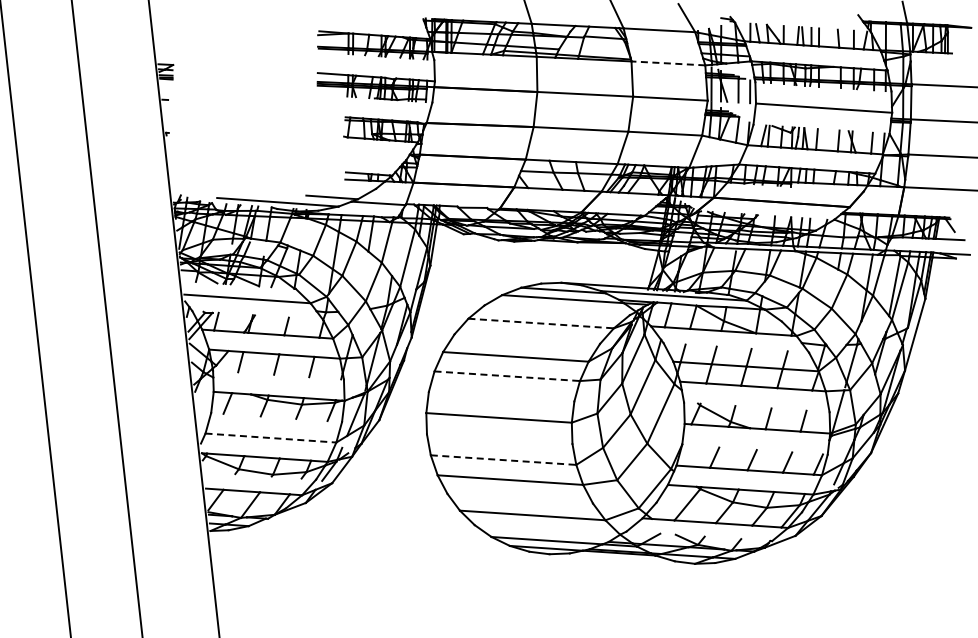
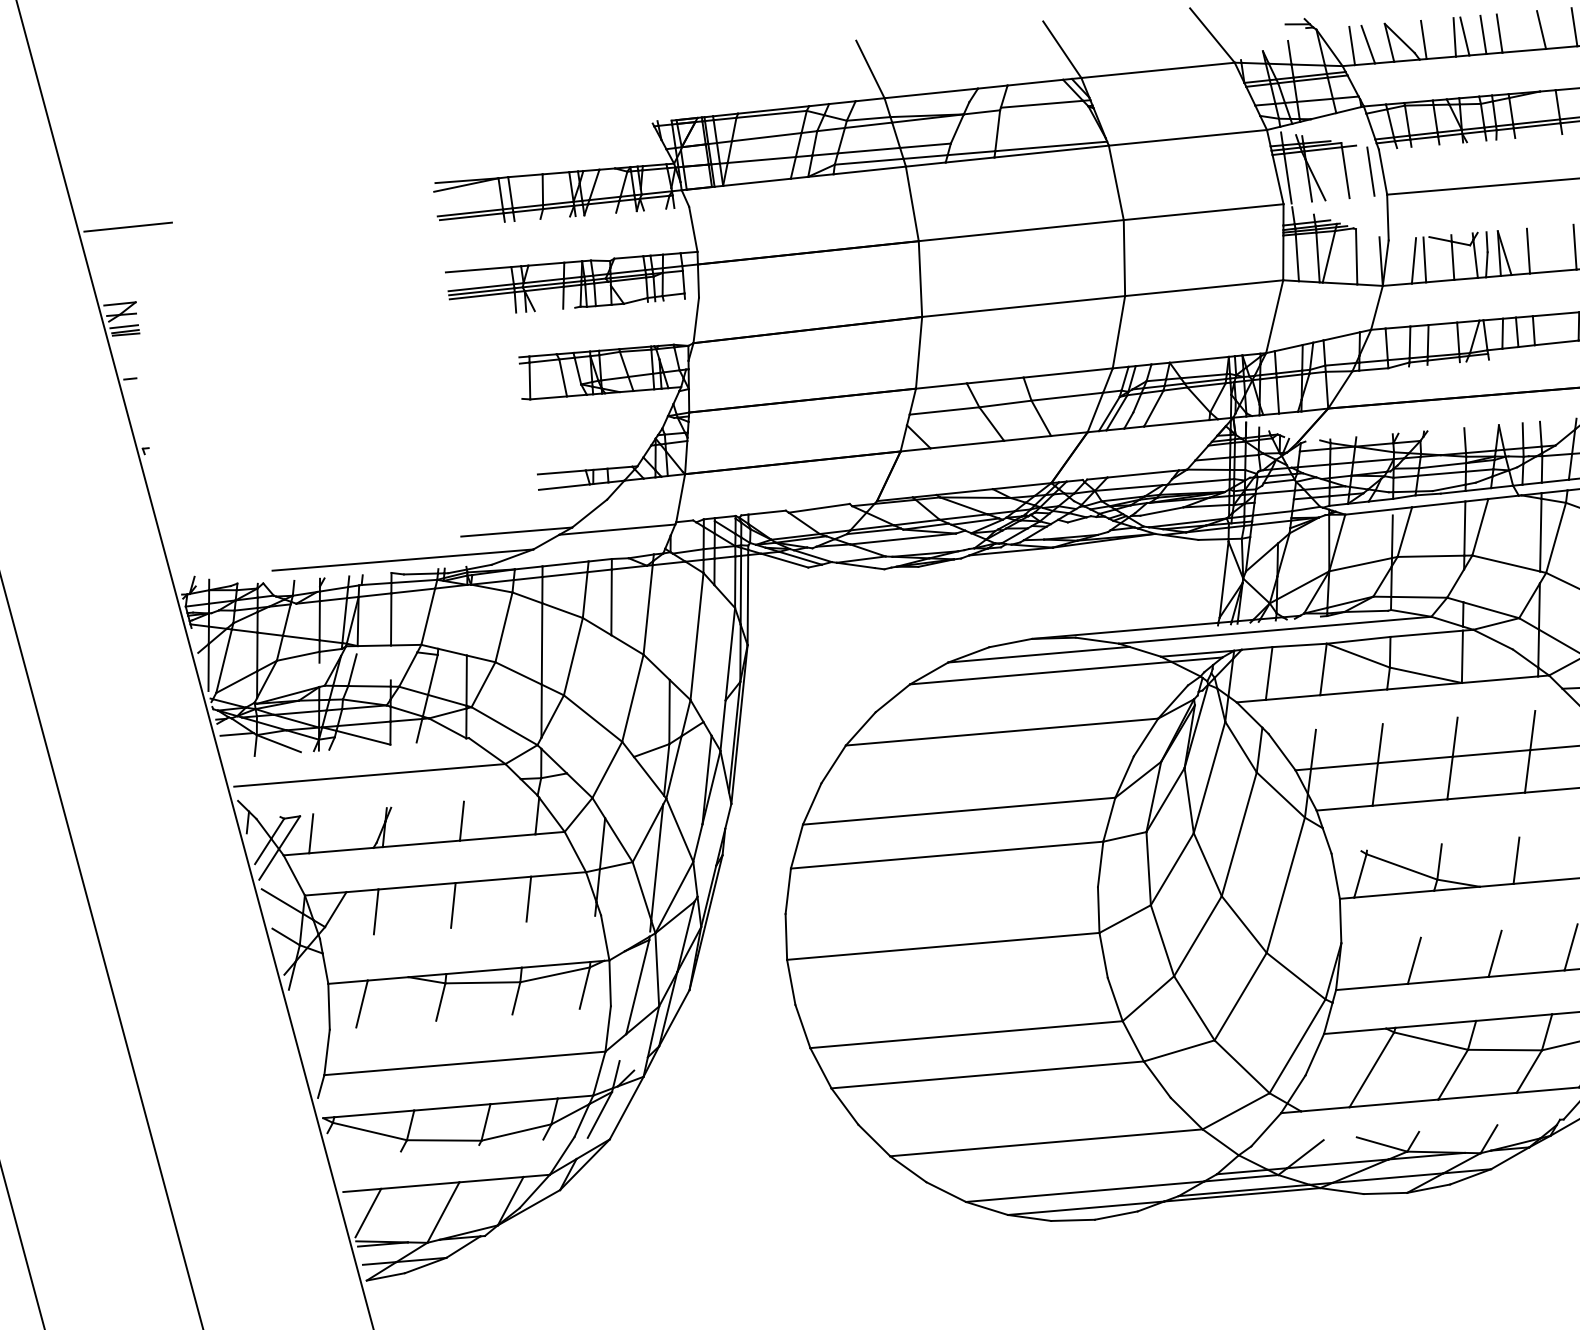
line: (174, 29) -> (127, 226), added
line: (668, 63) -> (1188, 137), dashed -> solid
line: (541, 323) -> (1002, 731), dashed -> solid
line: (507, 376) -> (947, 855), dashed -> solid
line: (270, 438) -> (464, 1064), dashed -> solid
line: (503, 460) -> (966, 1035), dashed -> solid

